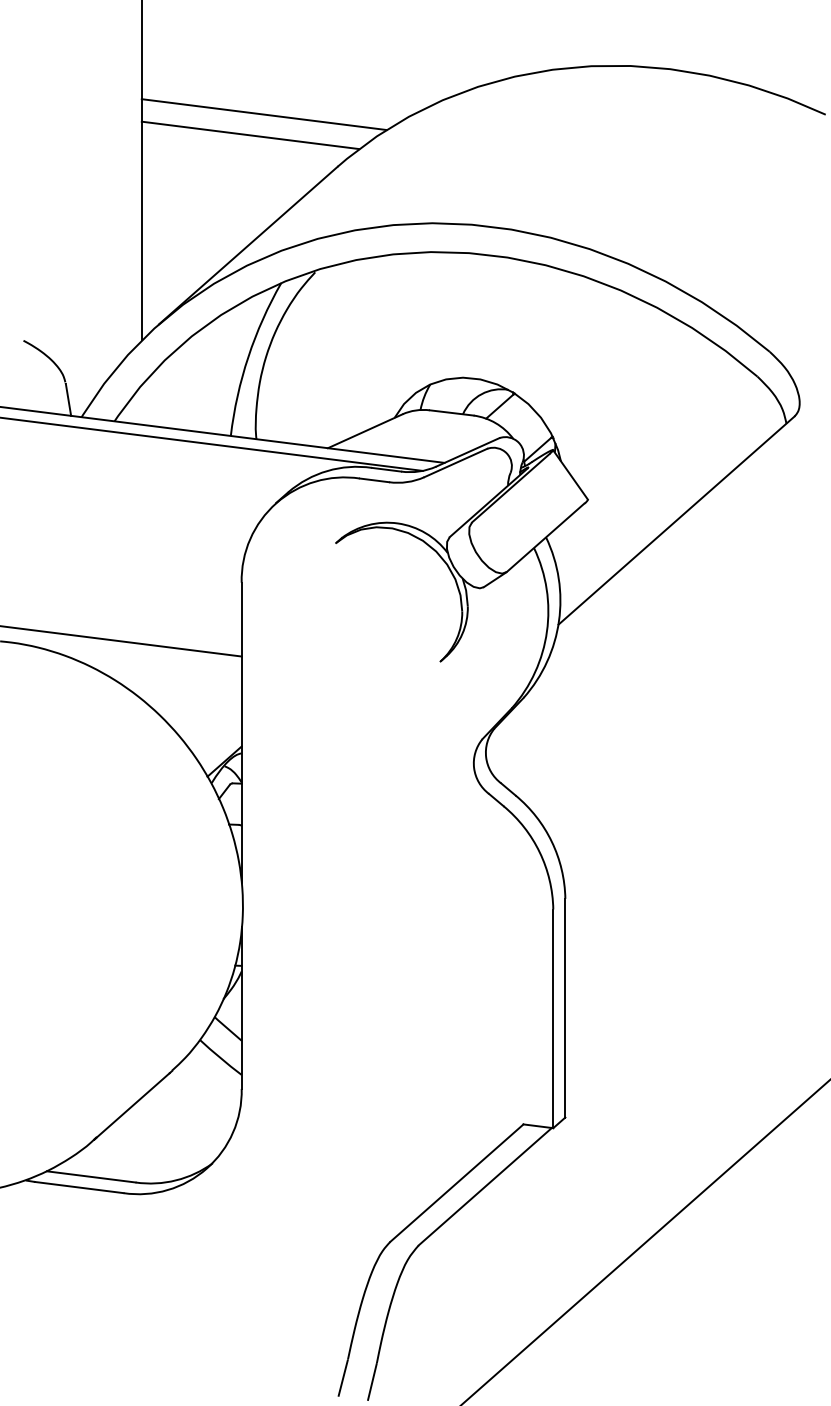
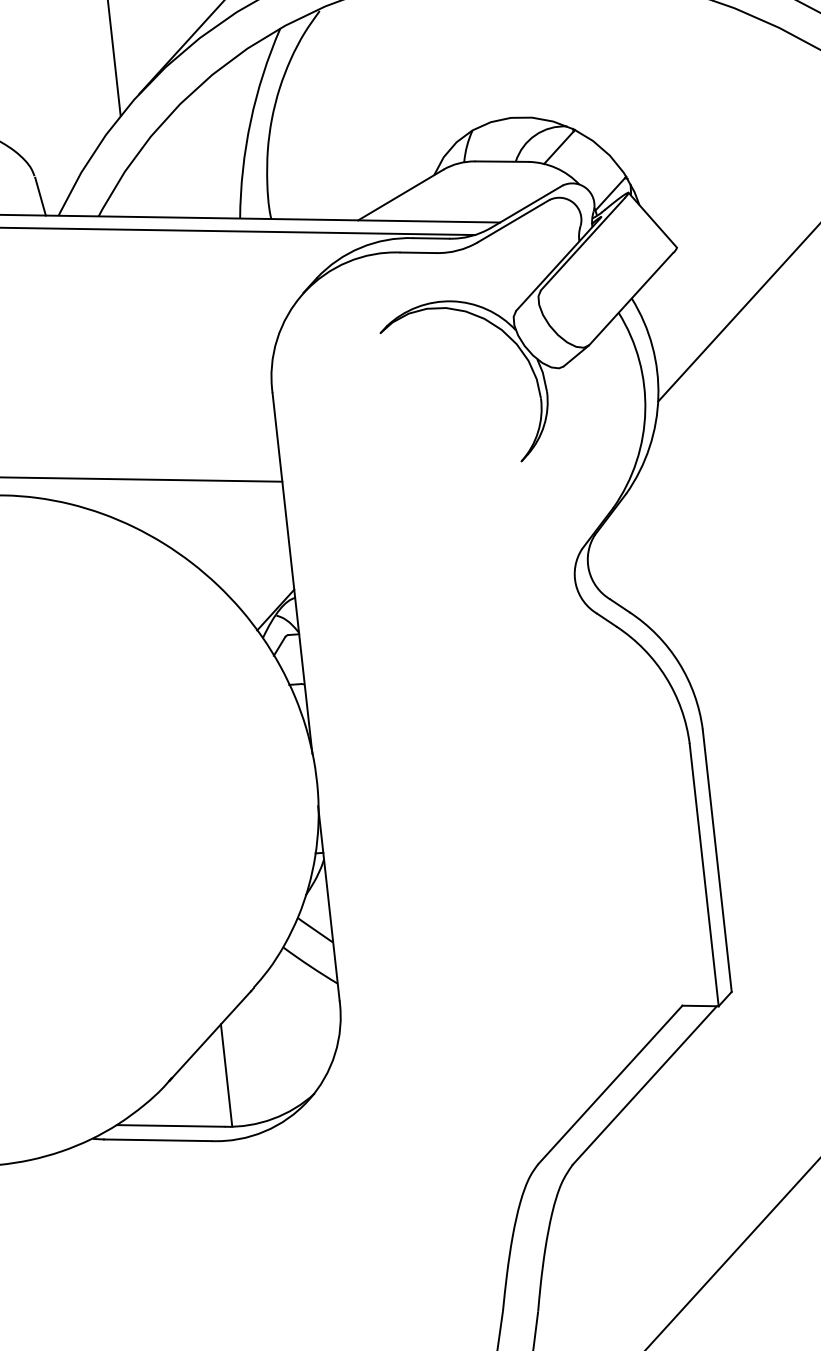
line: (141, 1140) -> (226, 1075), added

